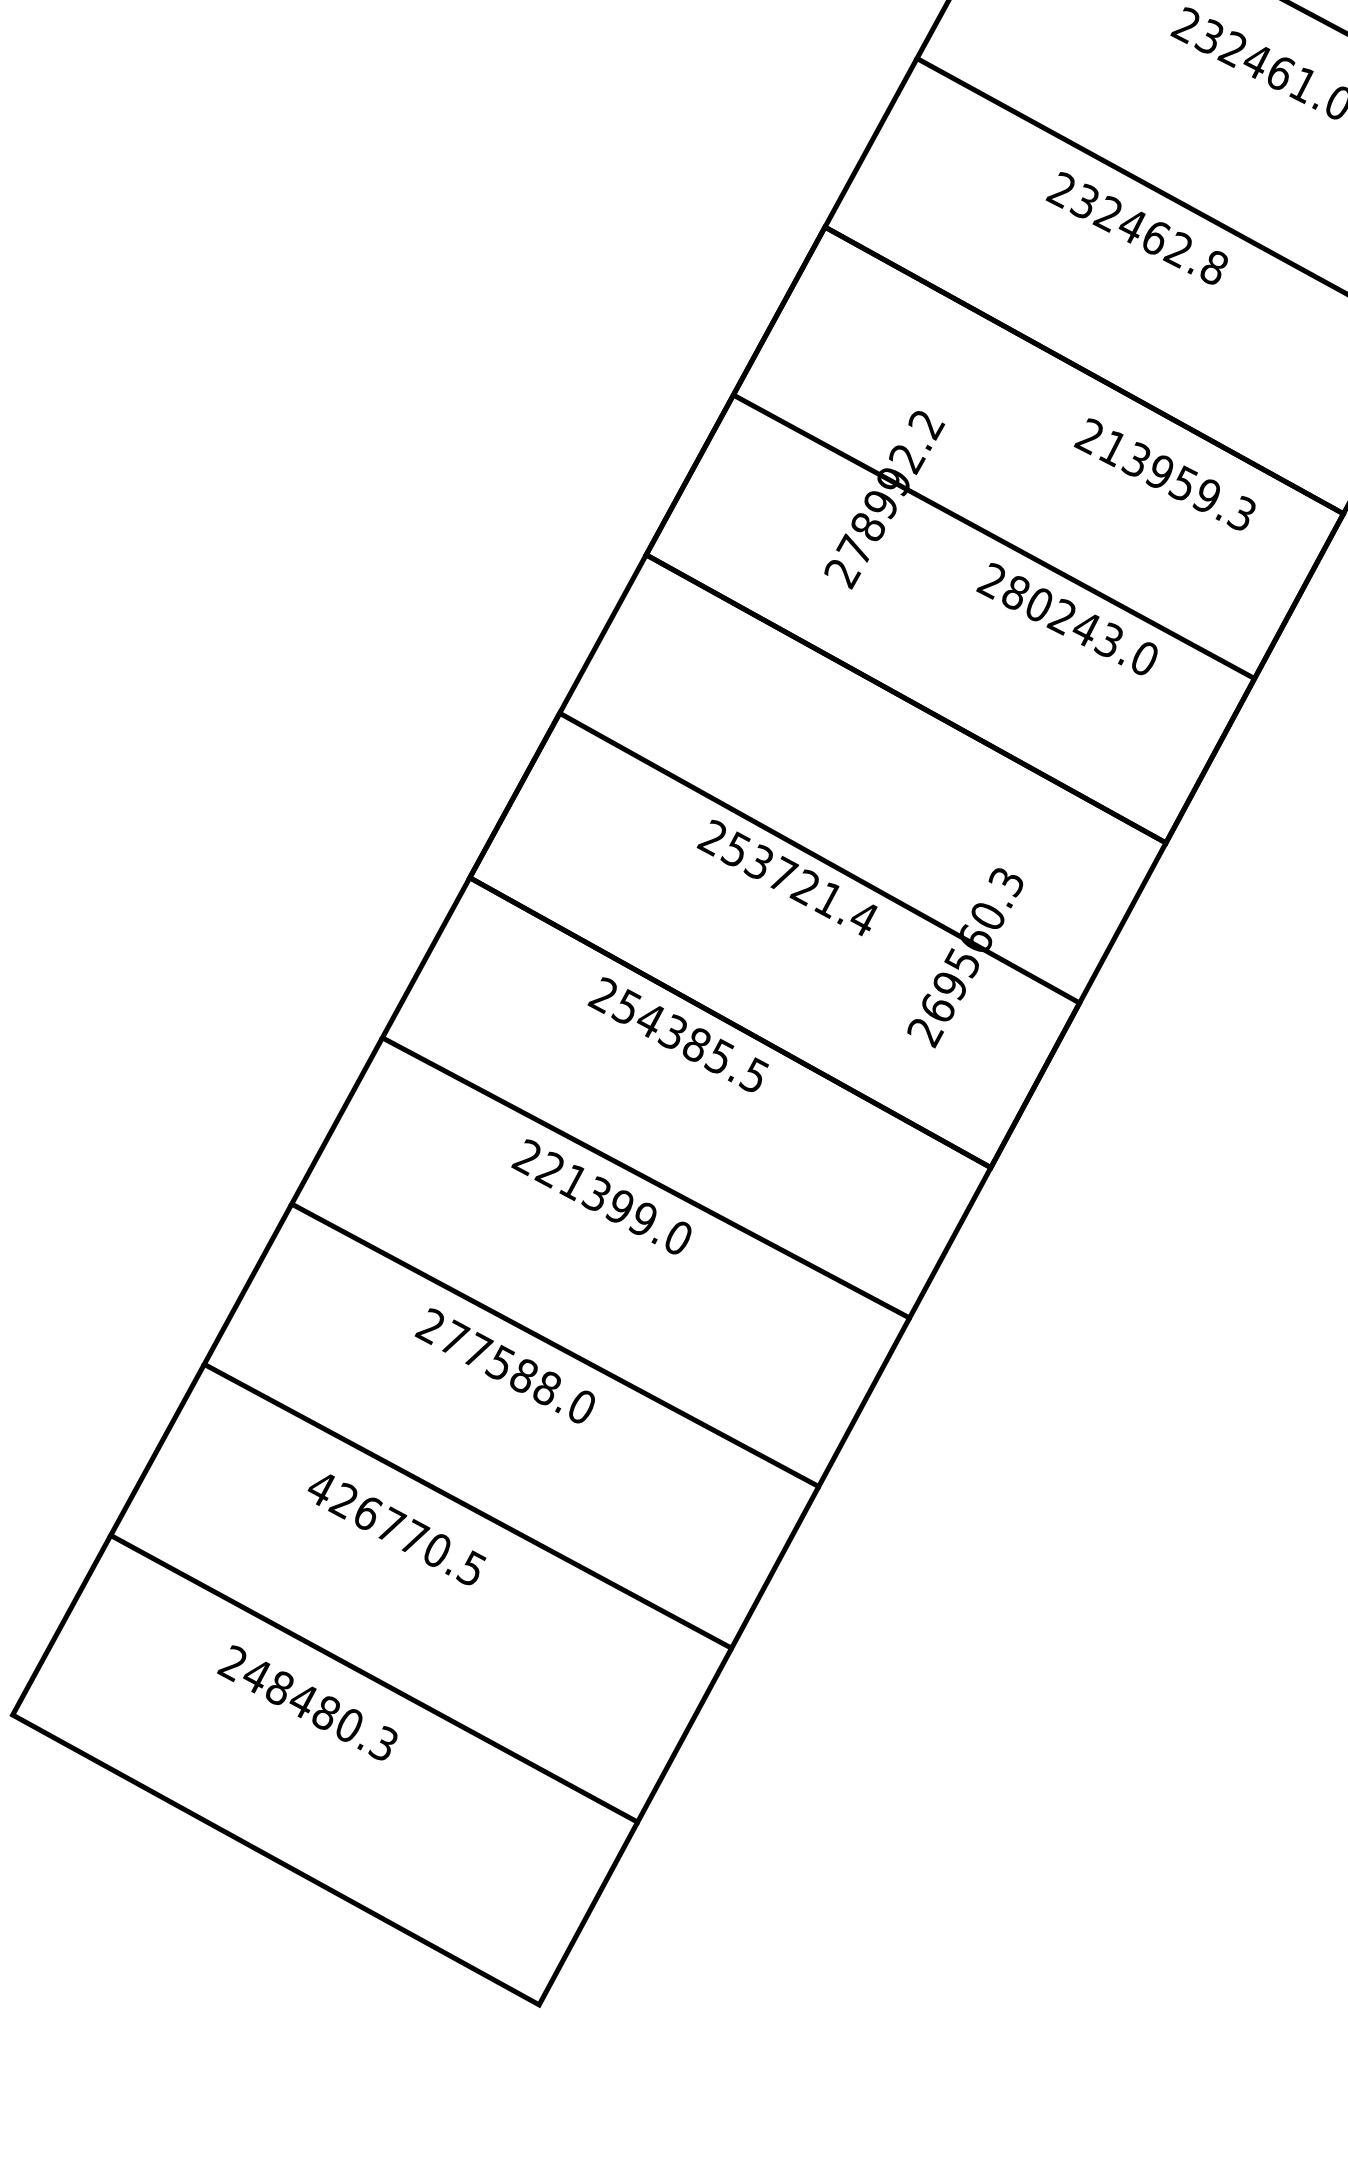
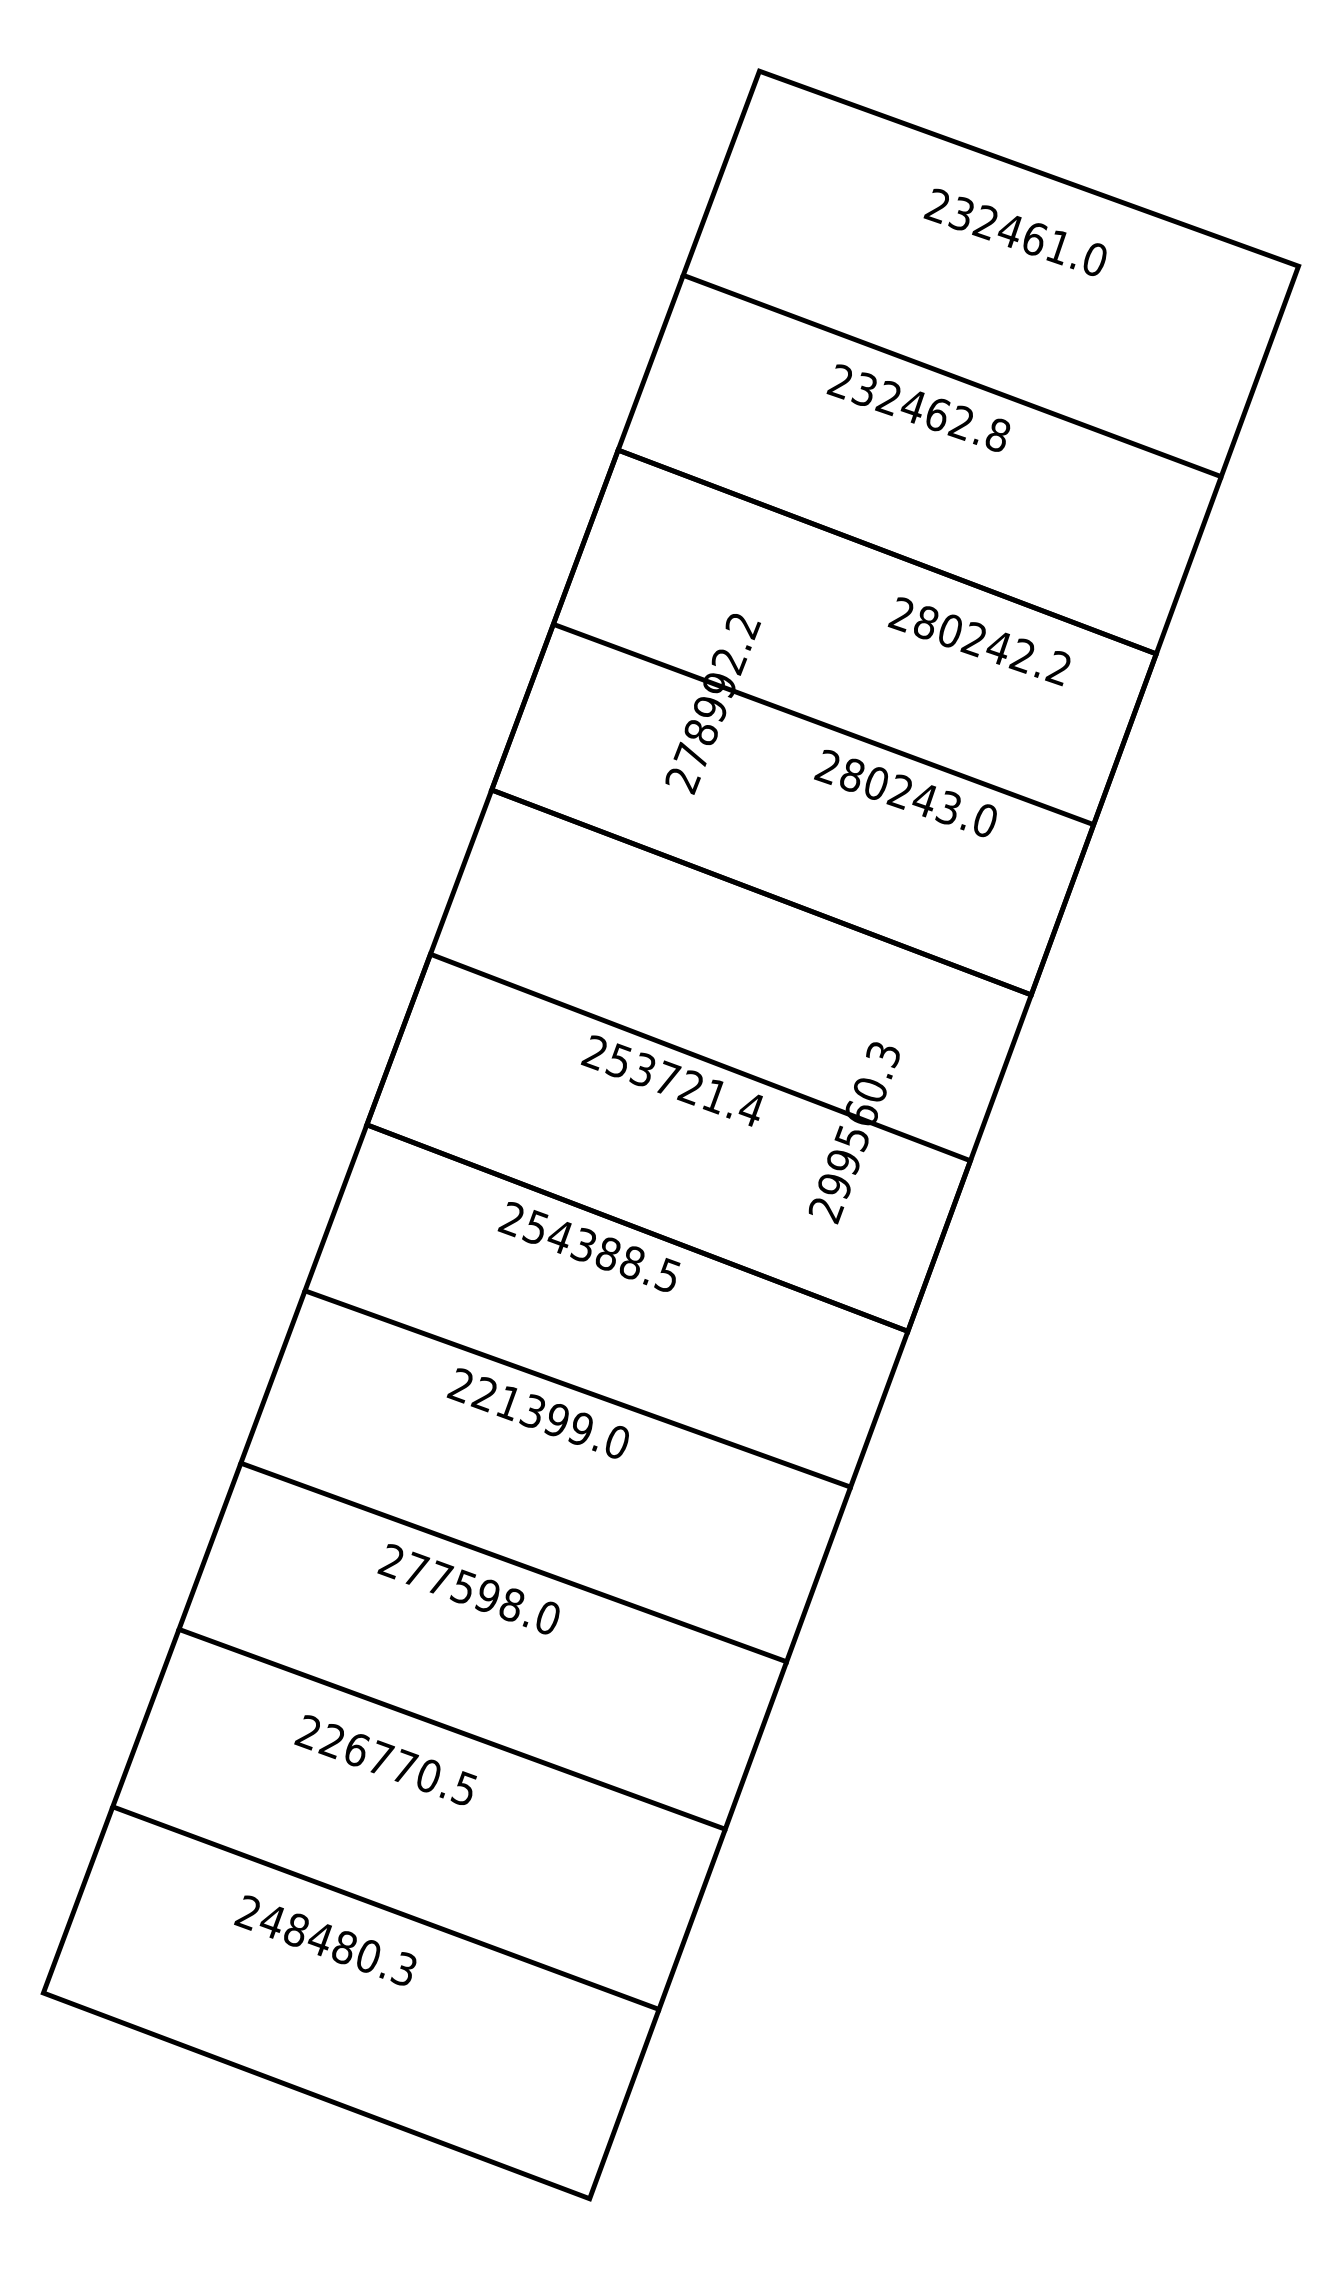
text: (1177, 482) -> (992, 646), 213959.3 -> 280242.2
text: (937, 1008) -> (834, 1185), 269560.3 -> 299560.3
text: (719, 1055) -> (631, 1261), 254385.5 -> 254388.5
text: (523, 1375) -> (487, 1595), 277588.0 -> 277598.0
text: (320, 1488) -> (307, 1732), 426770.5 -> 226770.5

